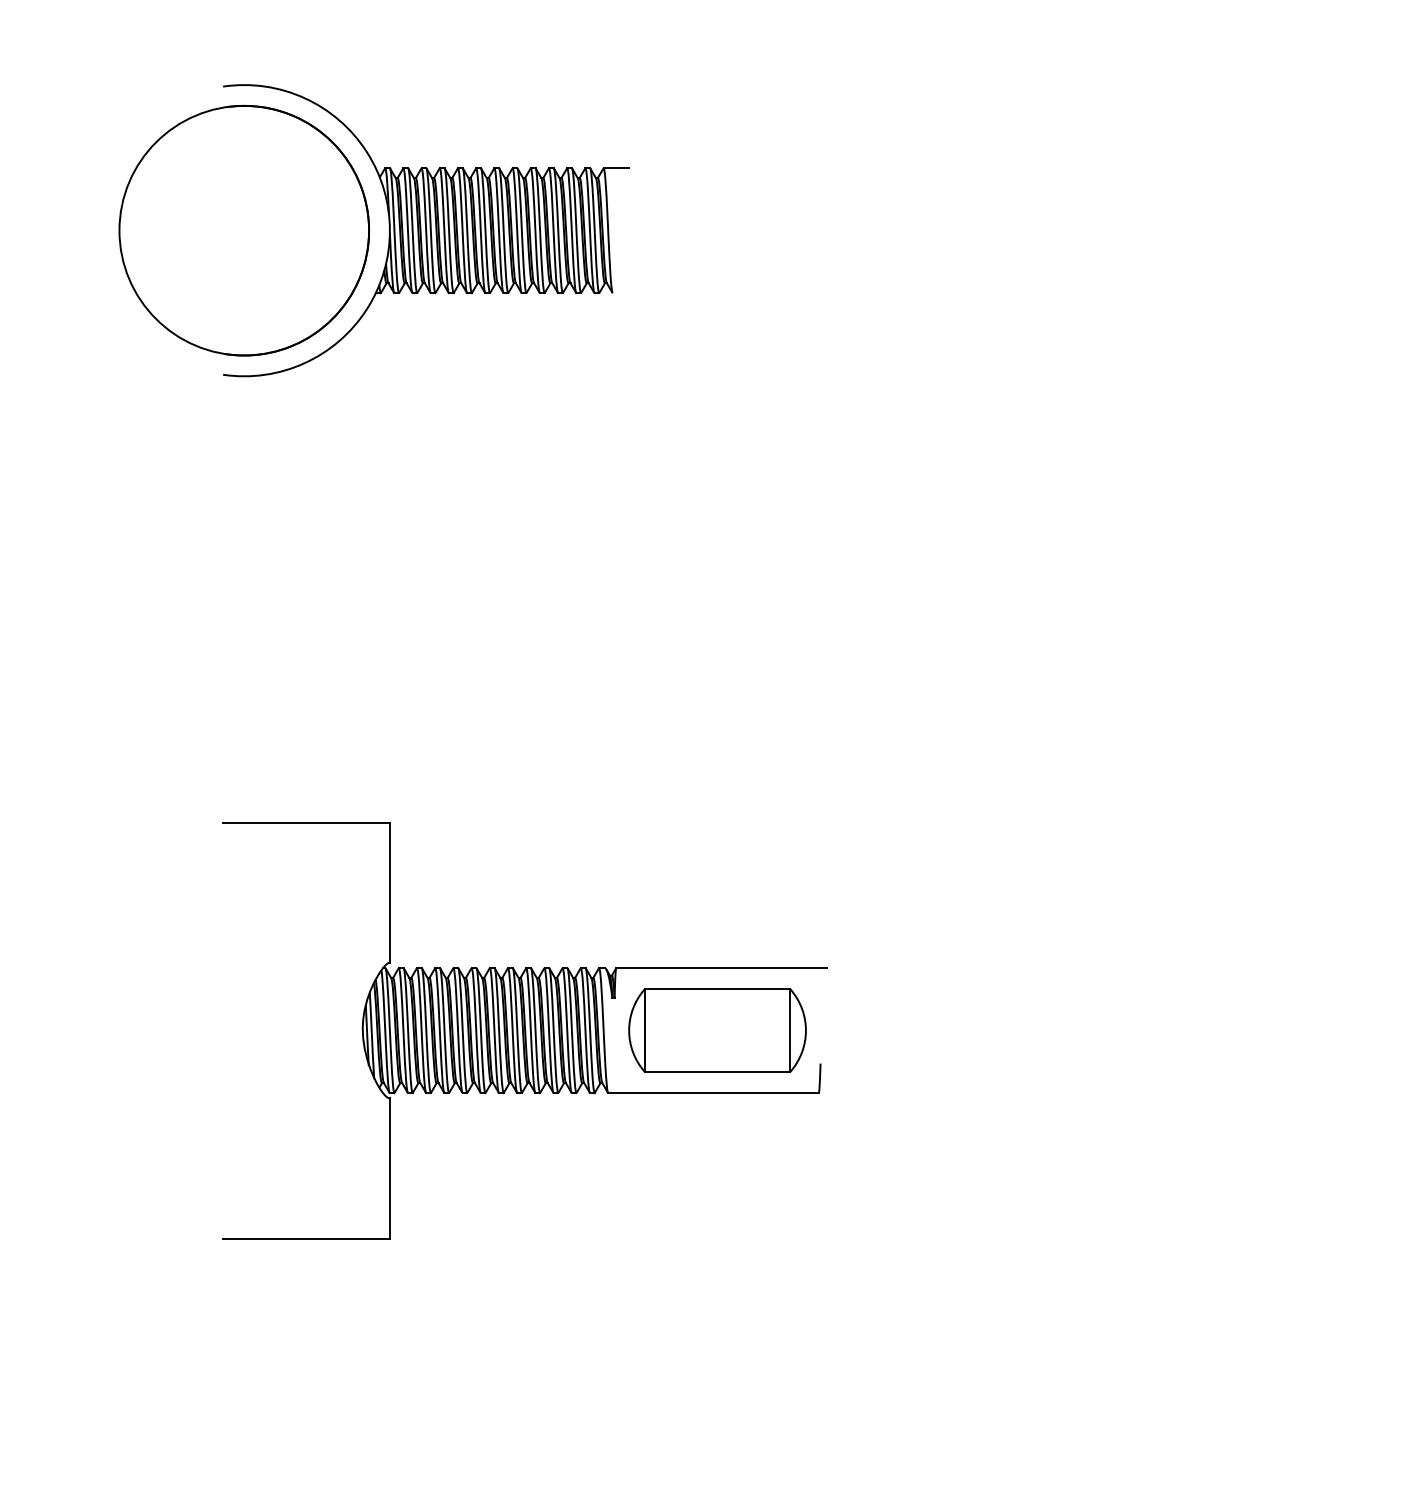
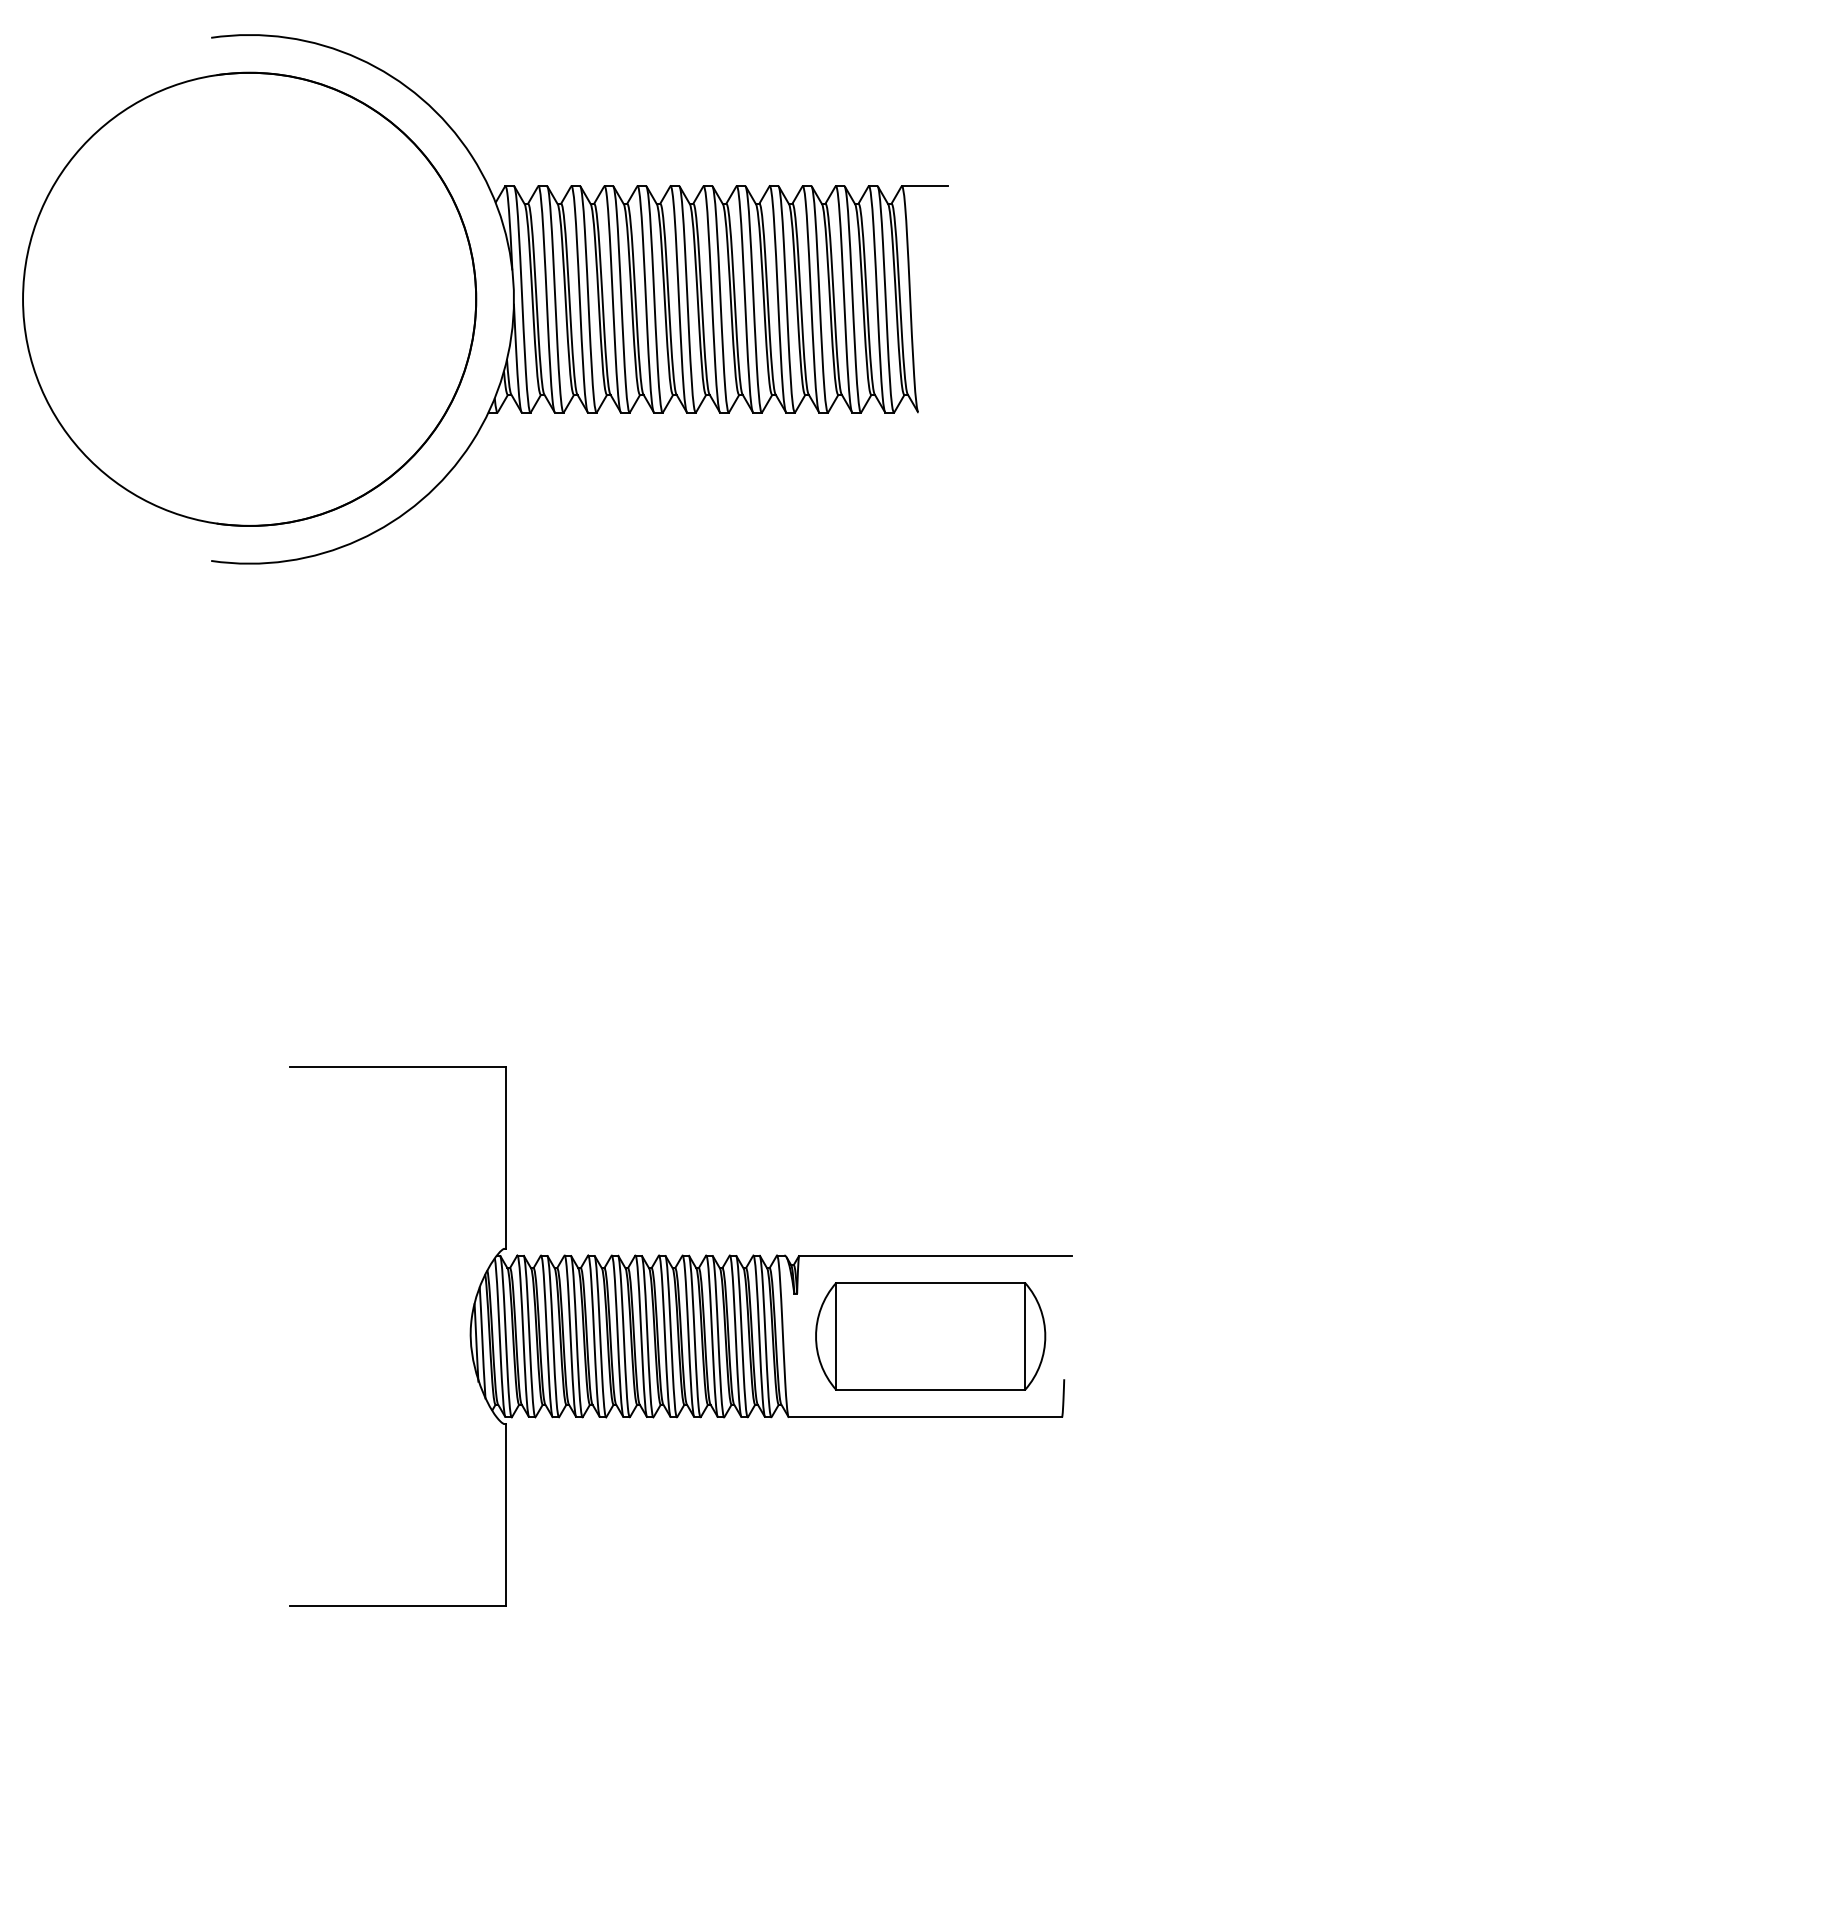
part: (374, 230) -> (485, 298), size x1.4

